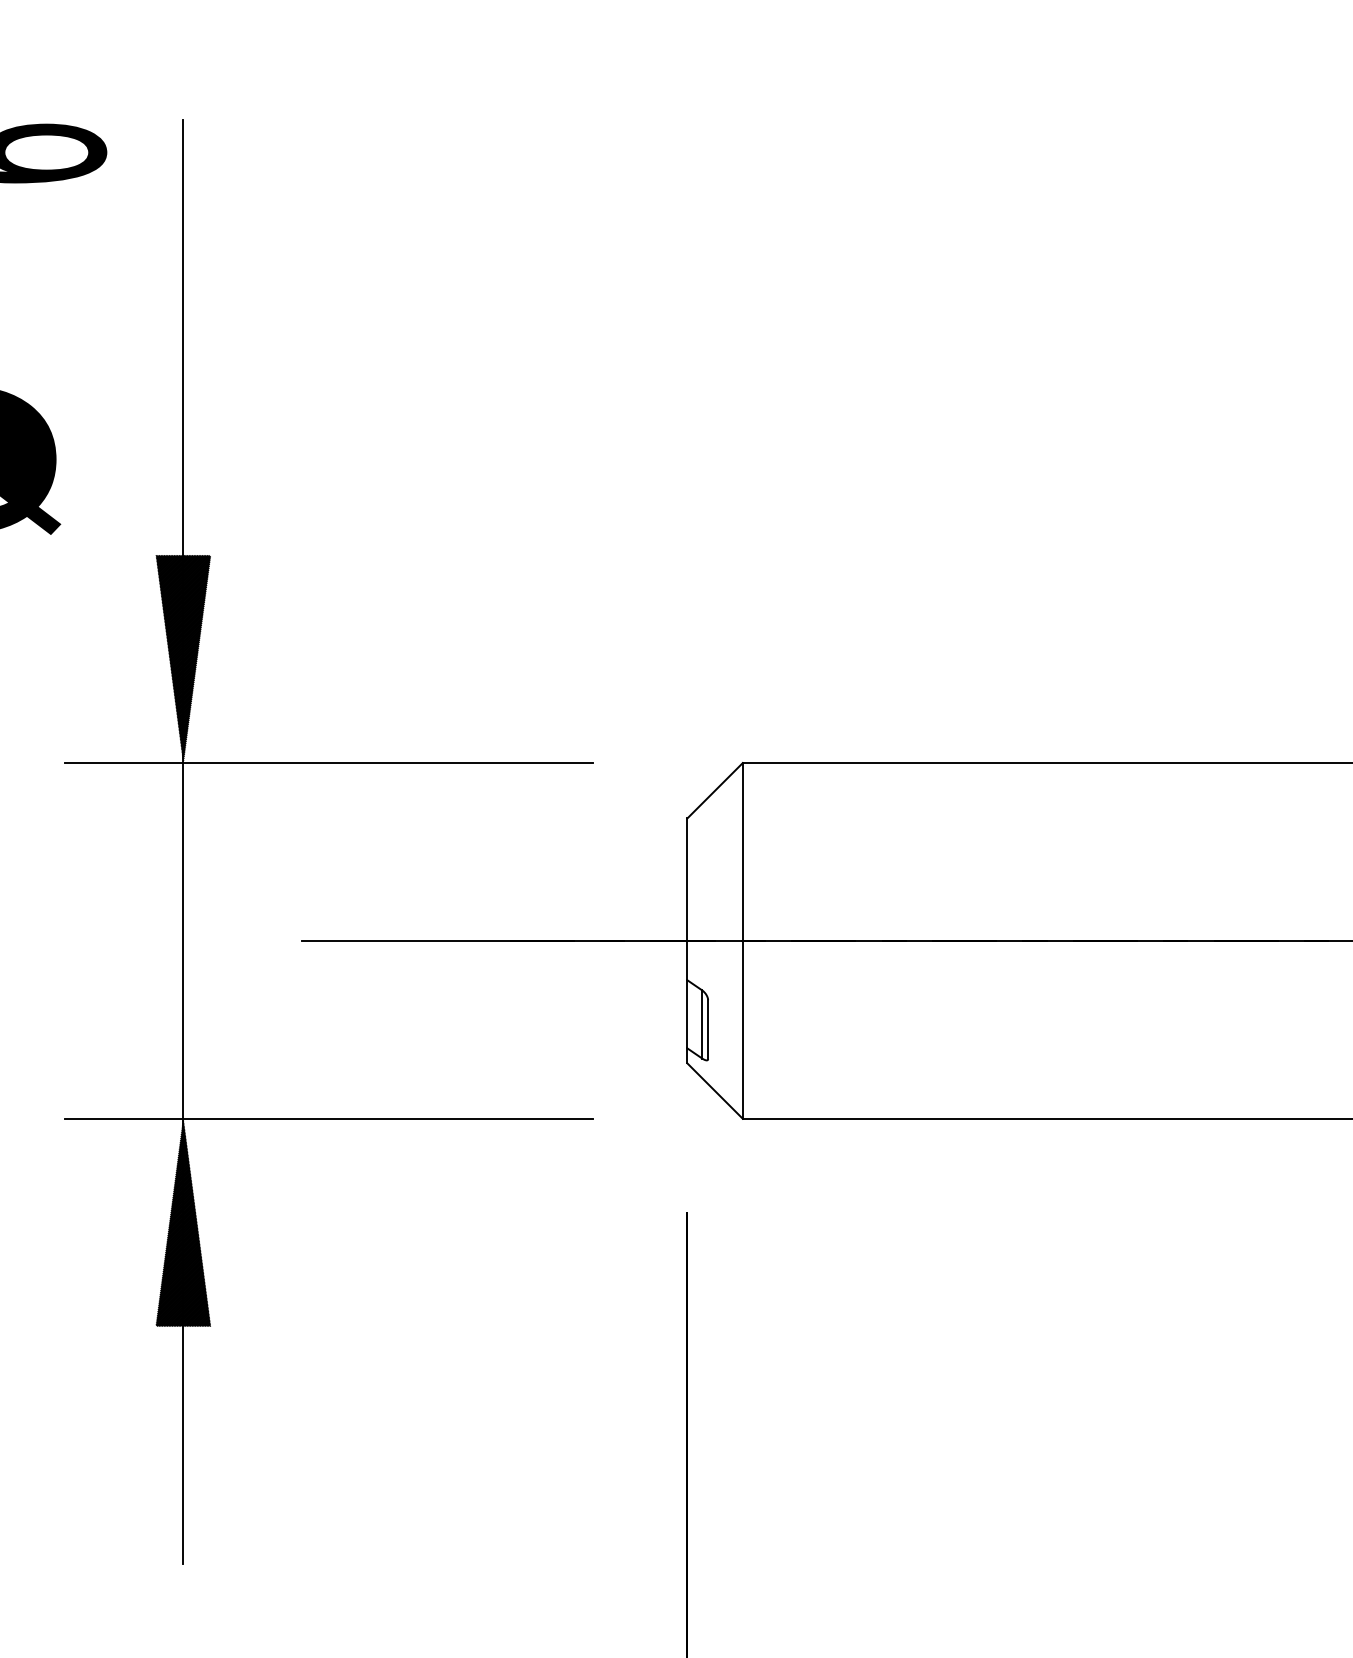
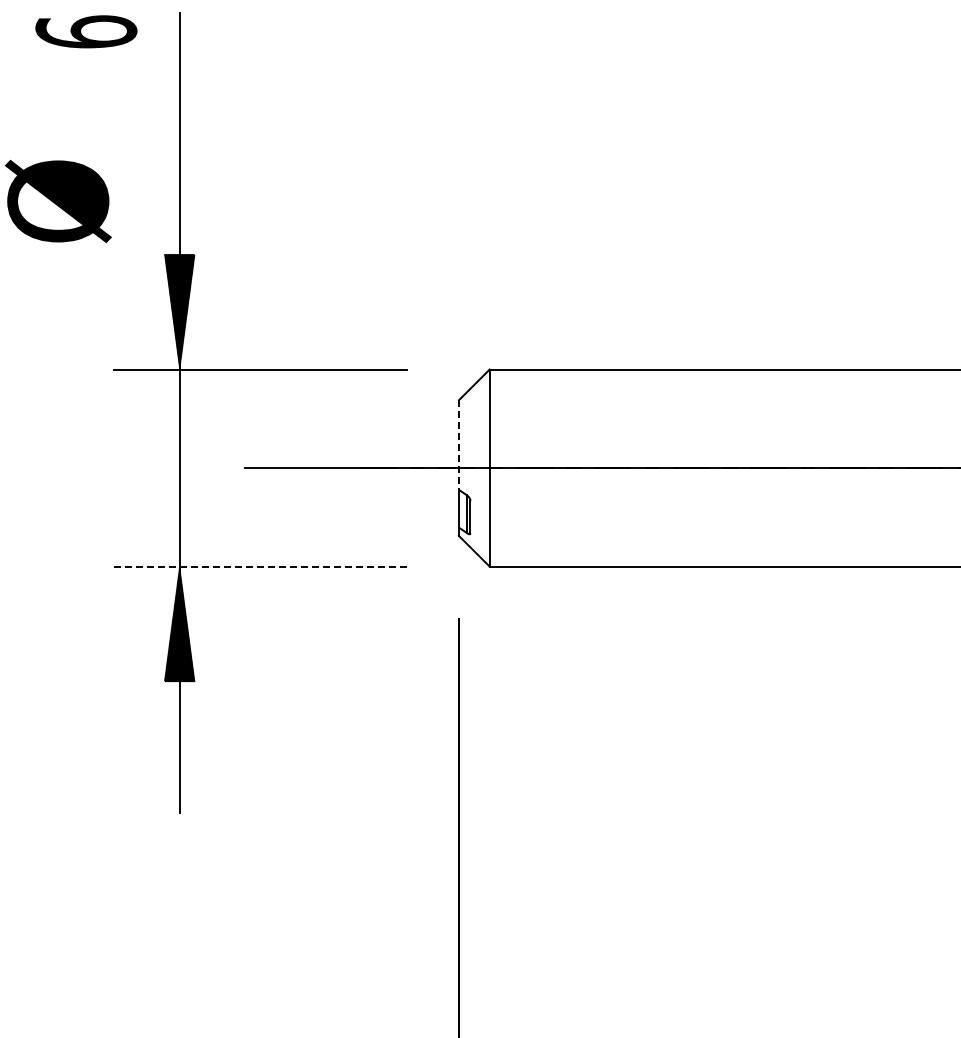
line: (686, 900) -> (458, 445), solid -> dashed
line: (327, 1118) -> (259, 566), solid -> dashed

